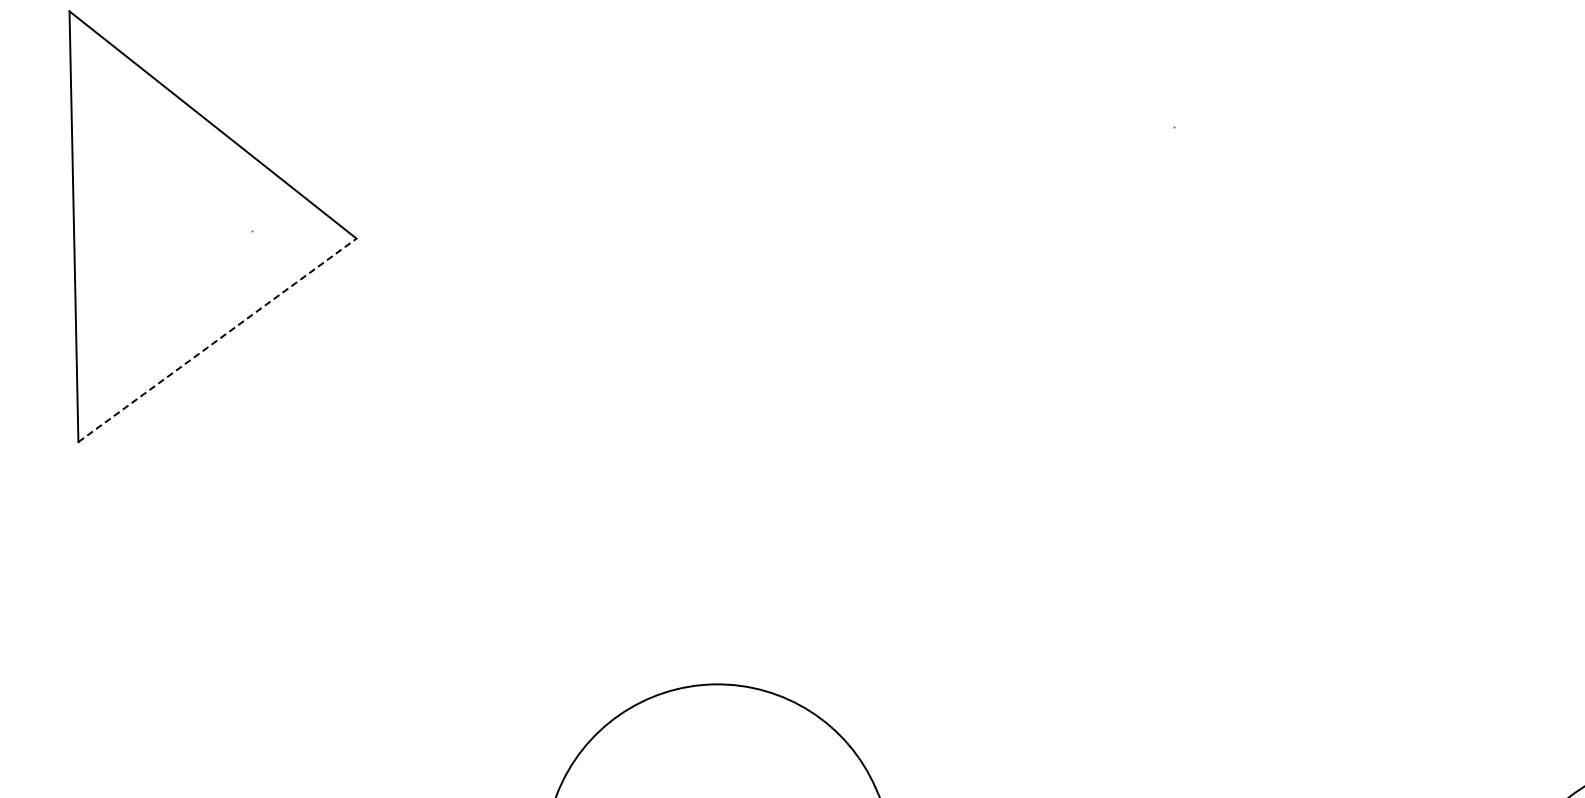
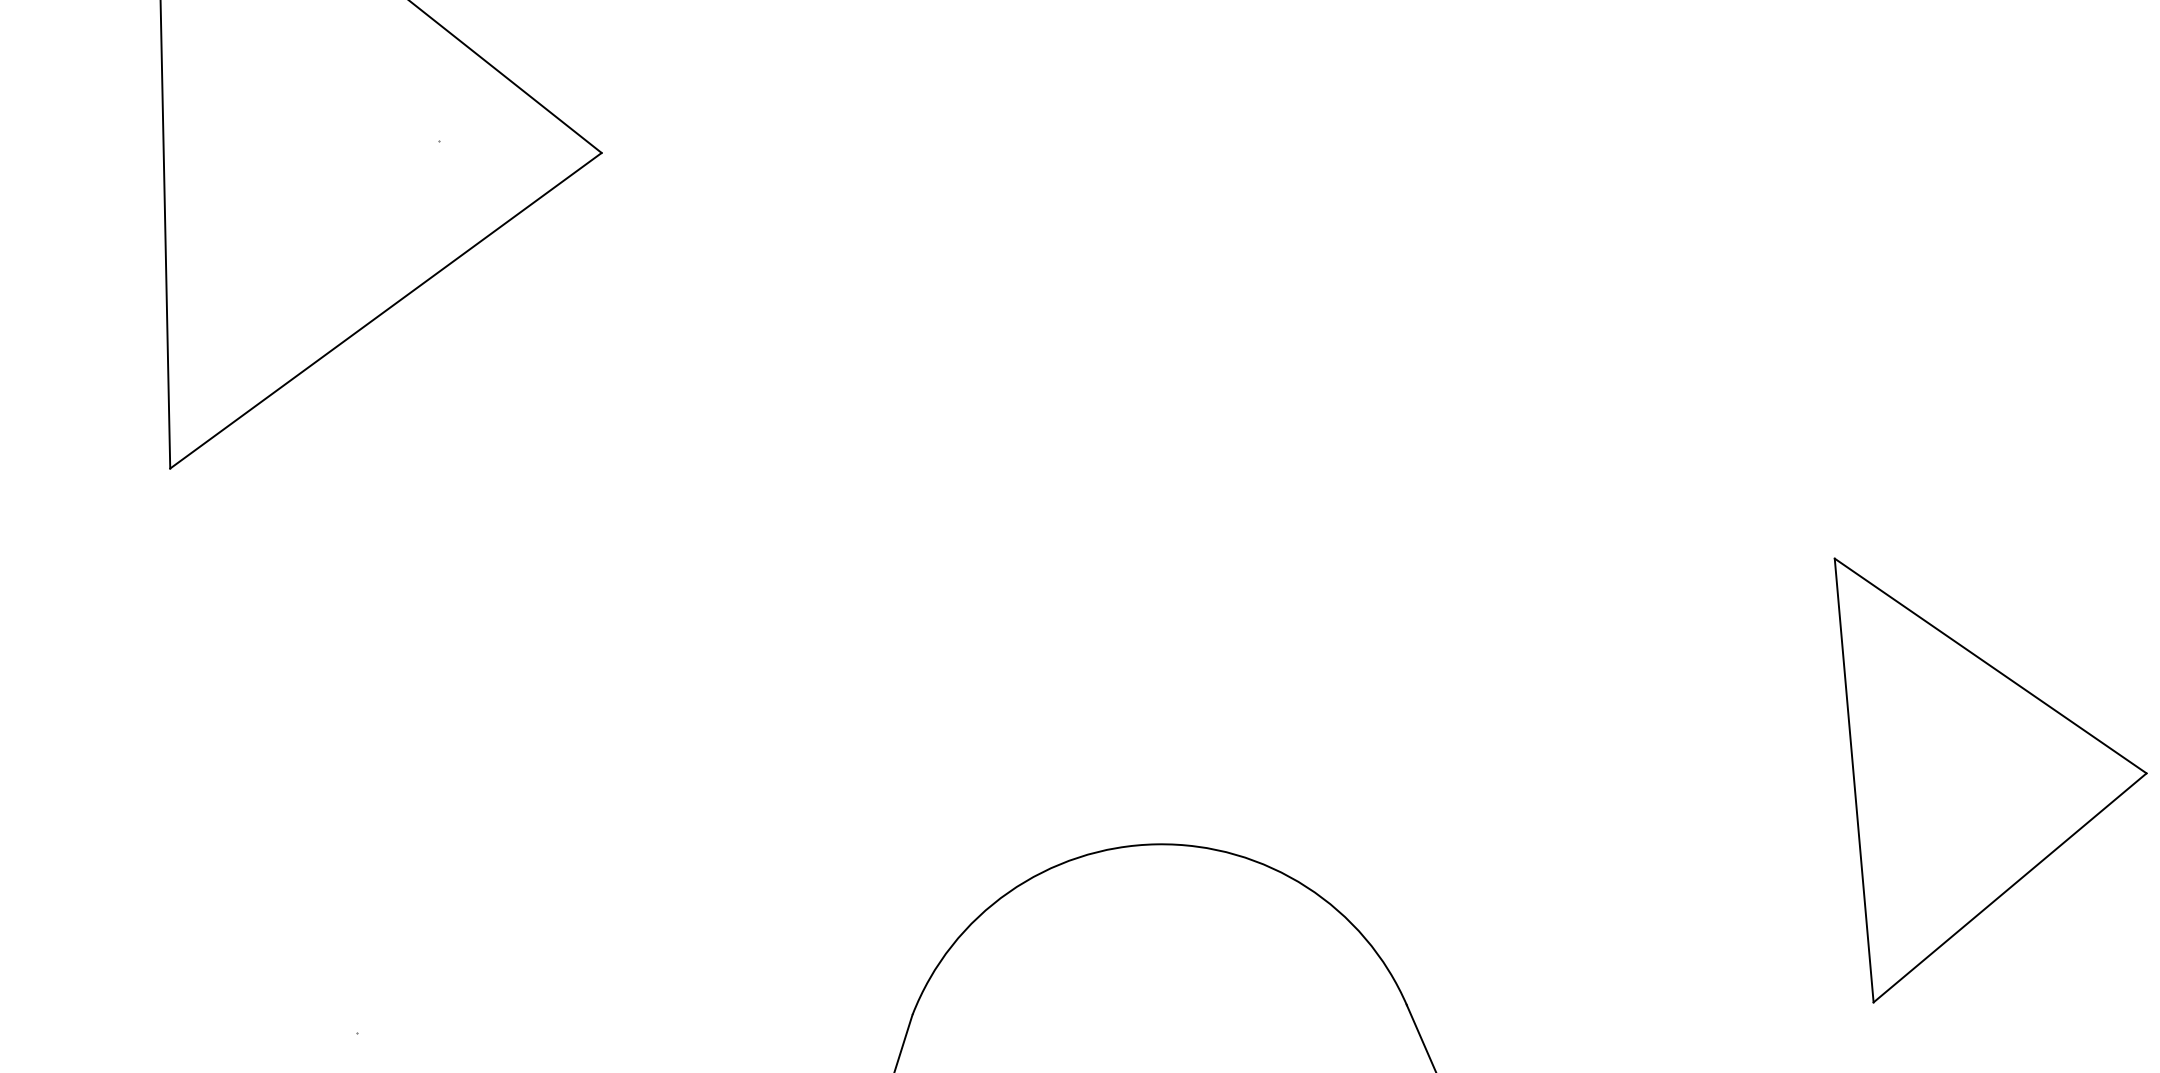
line: (217, 340) -> (385, 310), dashed -> solid
part: (1251, 643) -> (1989, 780), added

